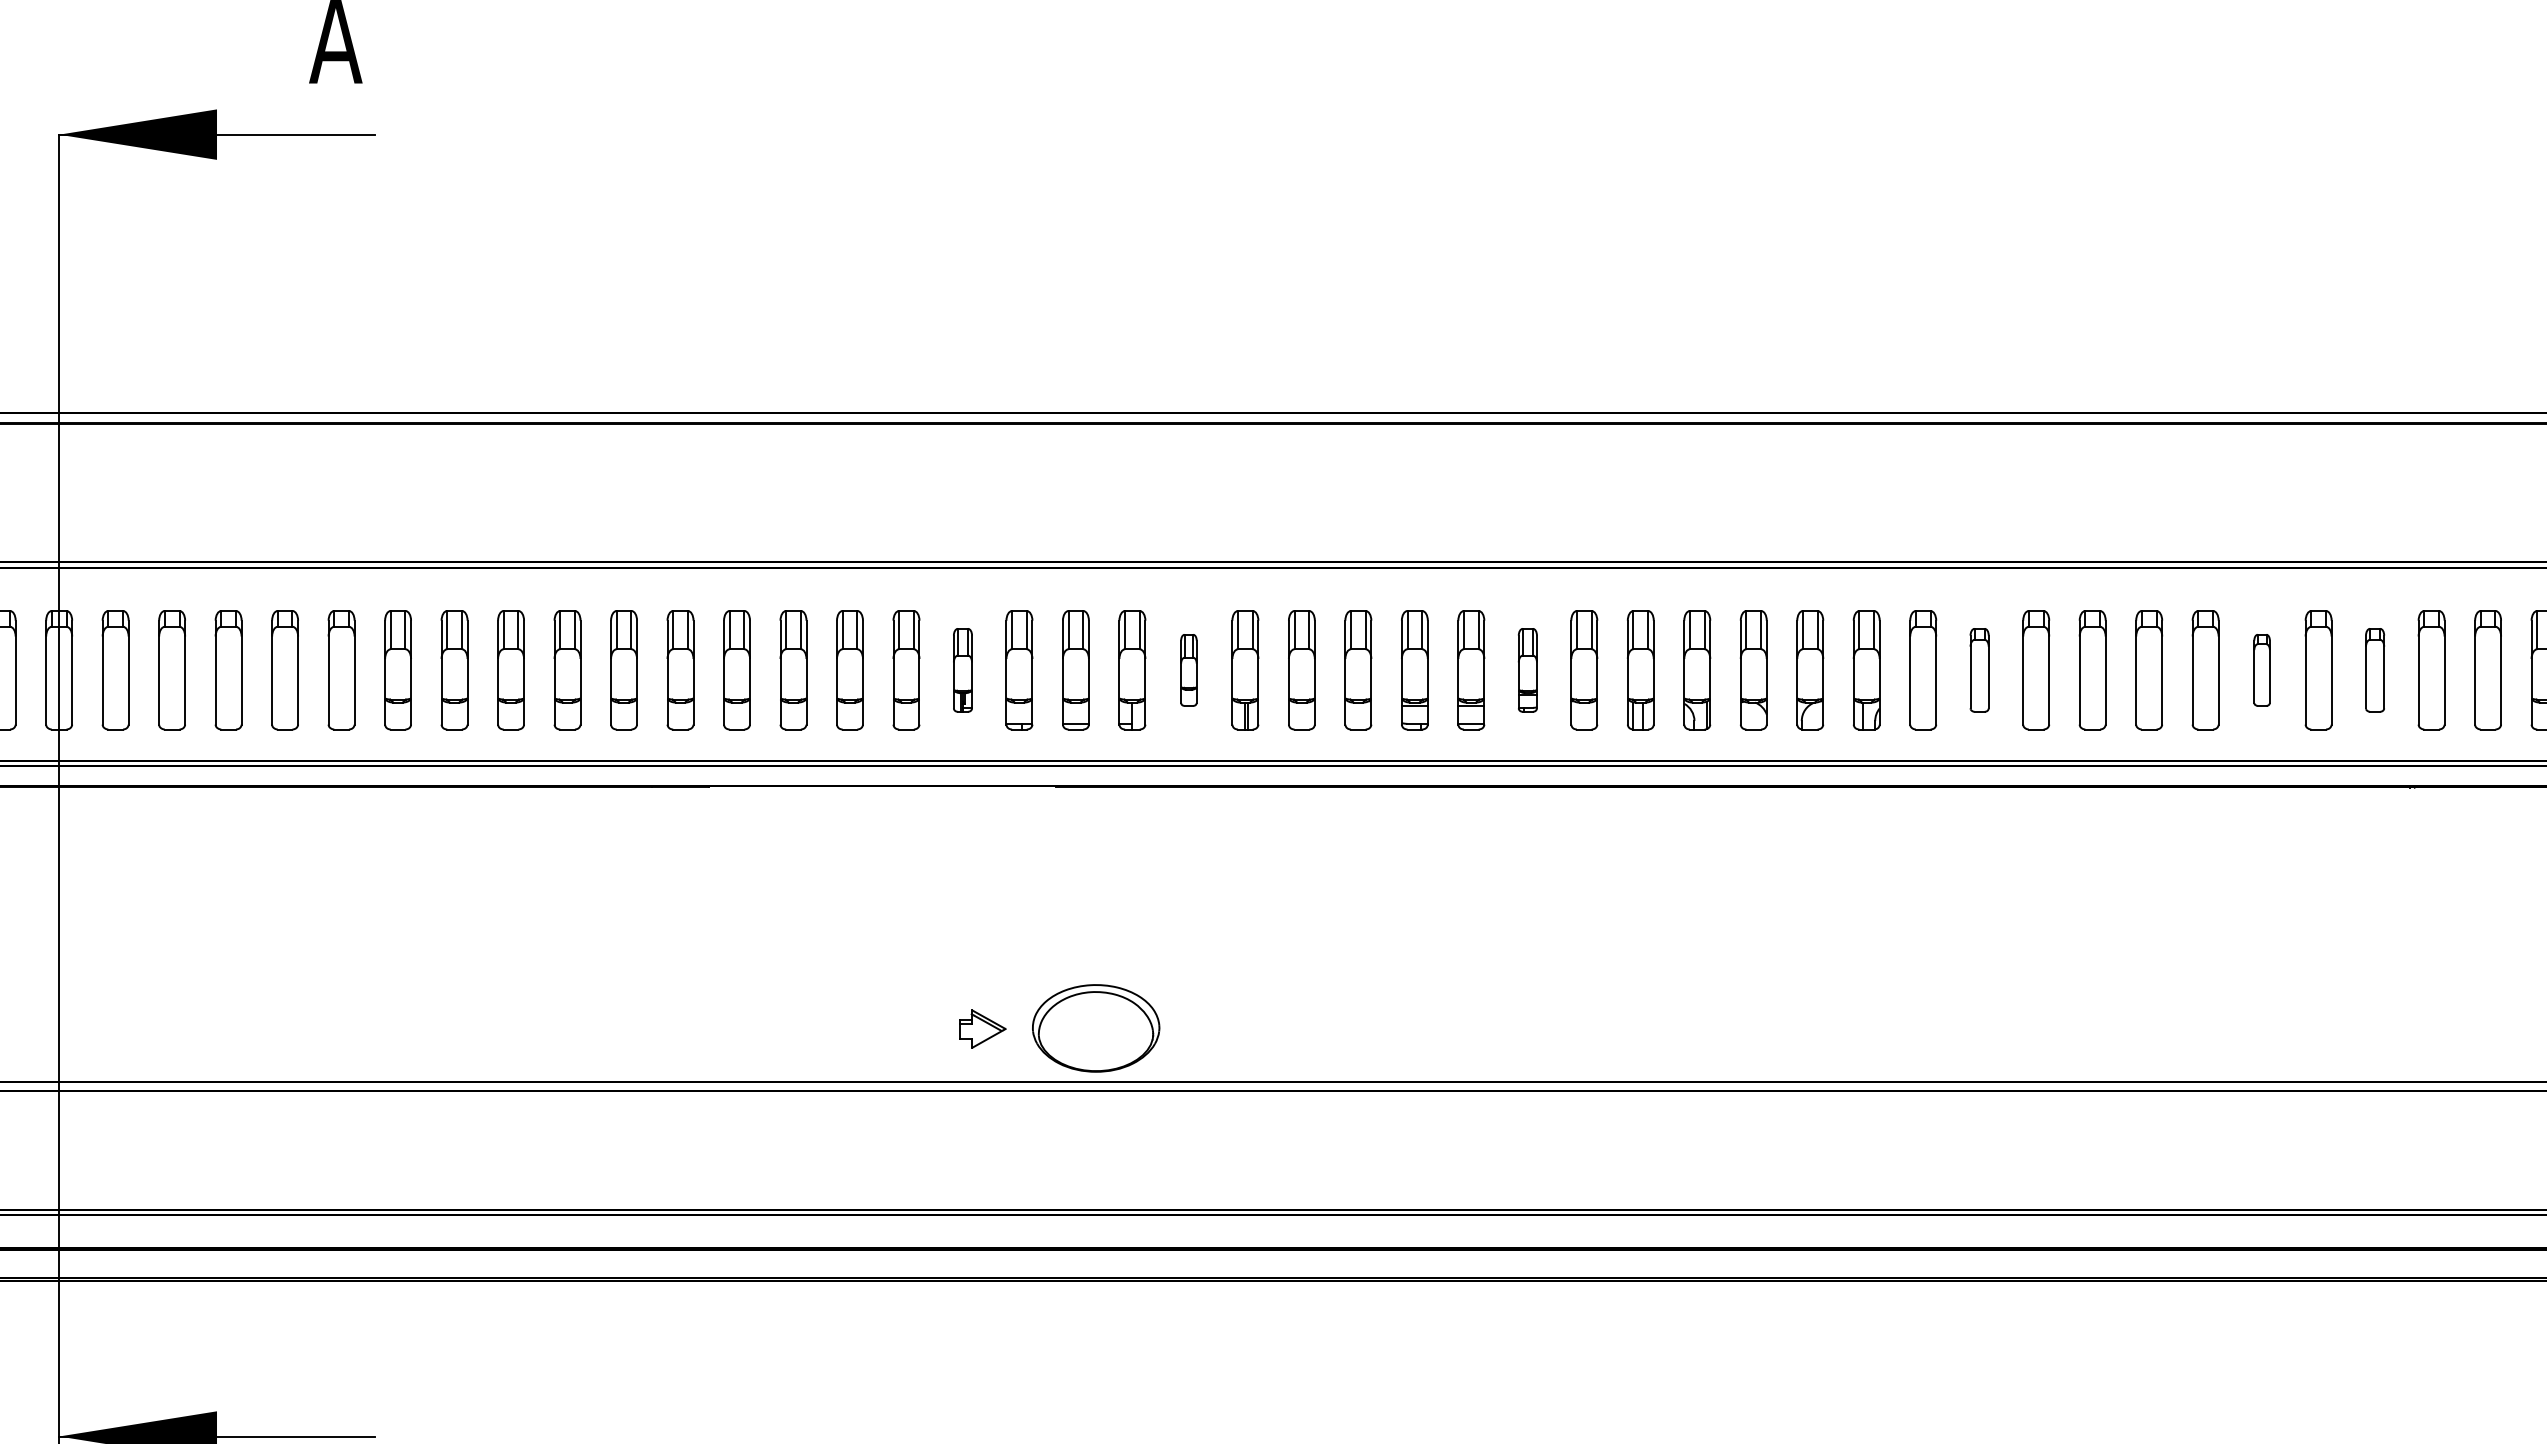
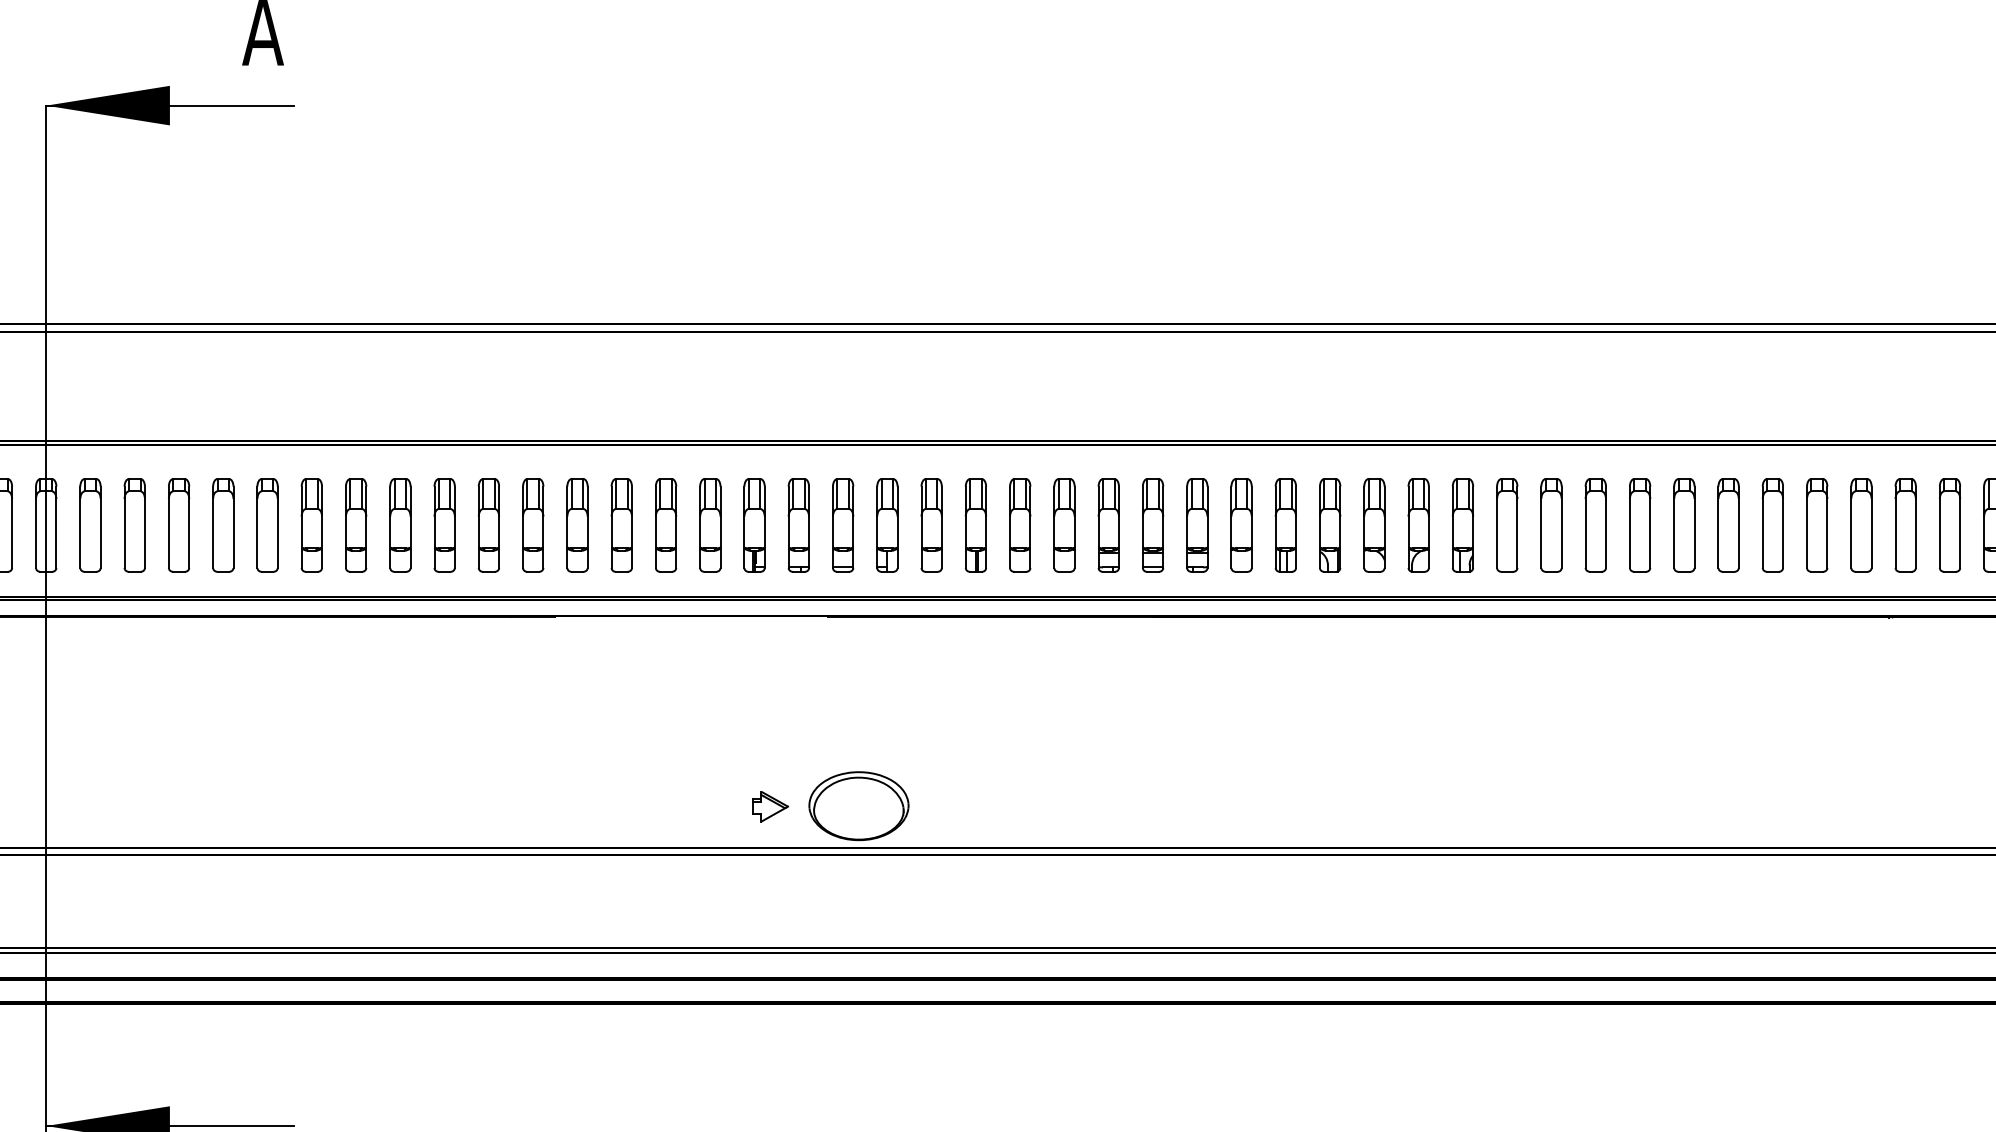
part: (962, 670) -> (754, 525), size x1.43
part: (1188, 670) -> (931, 525), size x1.67
part: (1527, 670) -> (1197, 525), size x1.43
part: (1979, 670) -> (1551, 525), size x1.43
part: (2261, 670) -> (1772, 525), size x1.67
part: (2374, 670) -> (1860, 525), size x1.43

